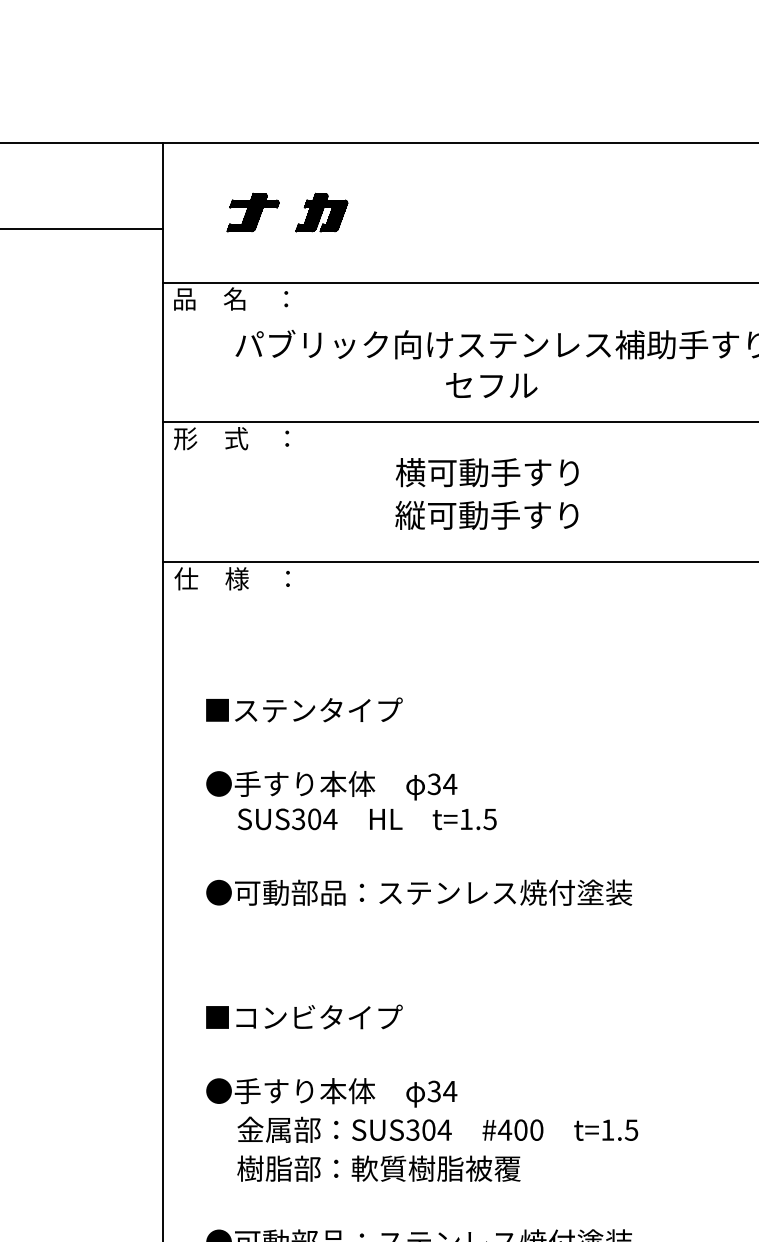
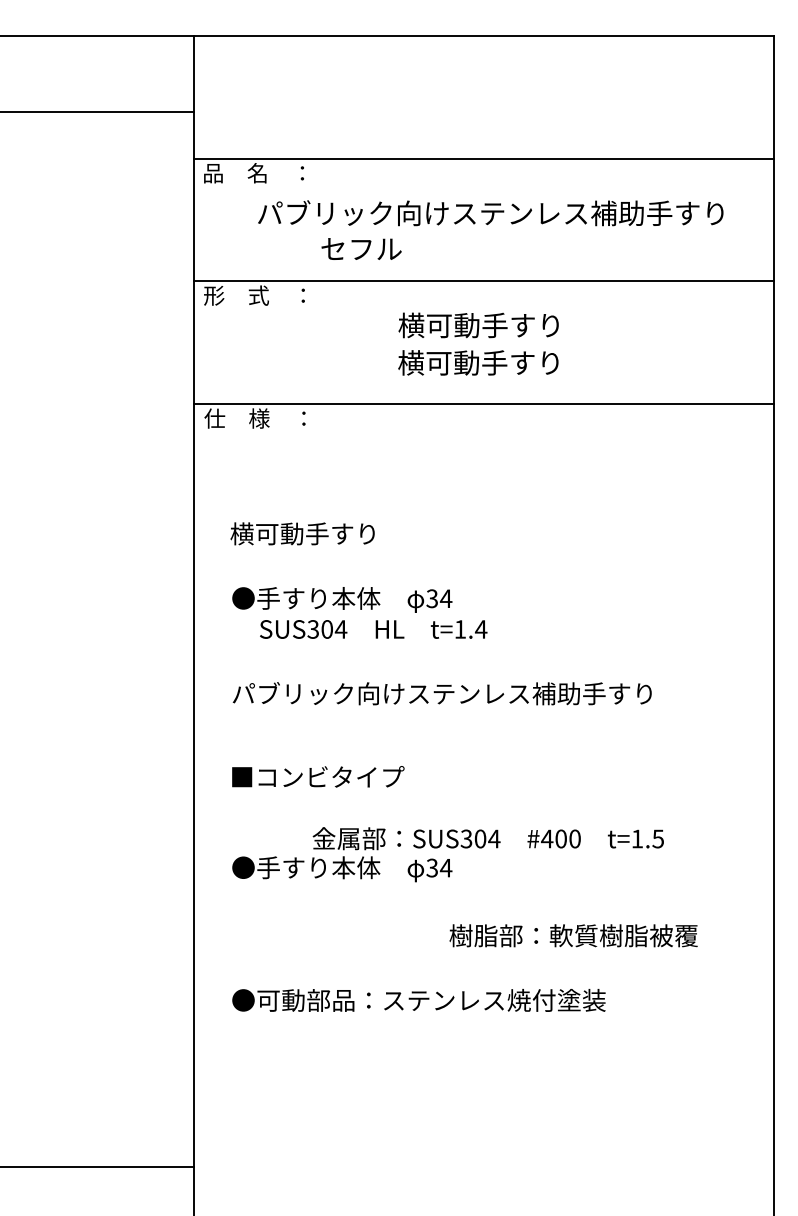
part: (278, 208) -> (295, 93), removed
text: (491, 384) -> (361, 248), moved
text: (410, 514) -> (411, 362), 縦可動手すり -> 横可動手すり
text: (303, 709) -> (317, 533), ■ステンタイプ -> 横可動手すり
text: (490, 819) -> (481, 629), t=1.5 -> t=1.4
text: (444, 892) -> (441, 693), ●可動部品：ステンレス焼付塗装 -> パブリック向けステンレス補助手すり
text: (304, 1016) -> (318, 776), moved
text: (436, 1129) -> (487, 838), moved
text: (378, 1168) -> (573, 935), moved

